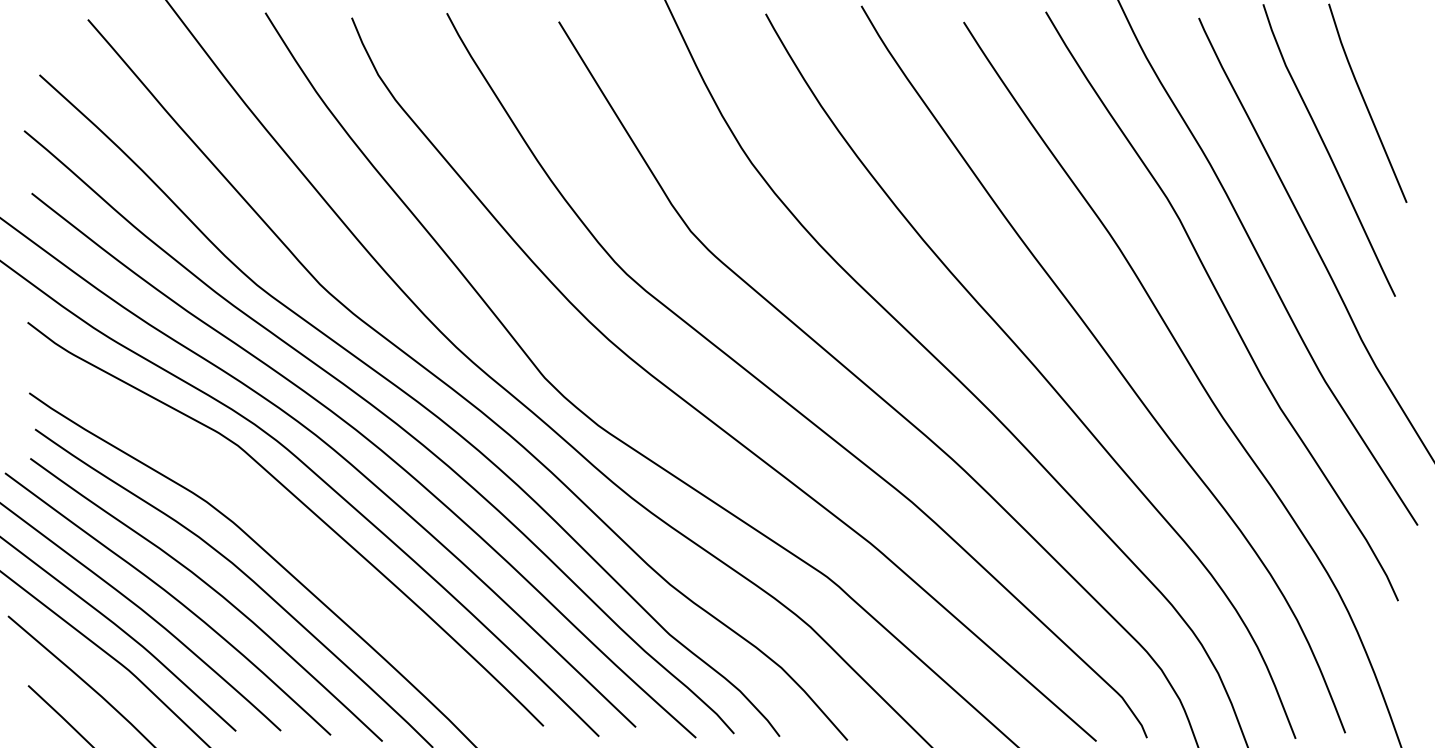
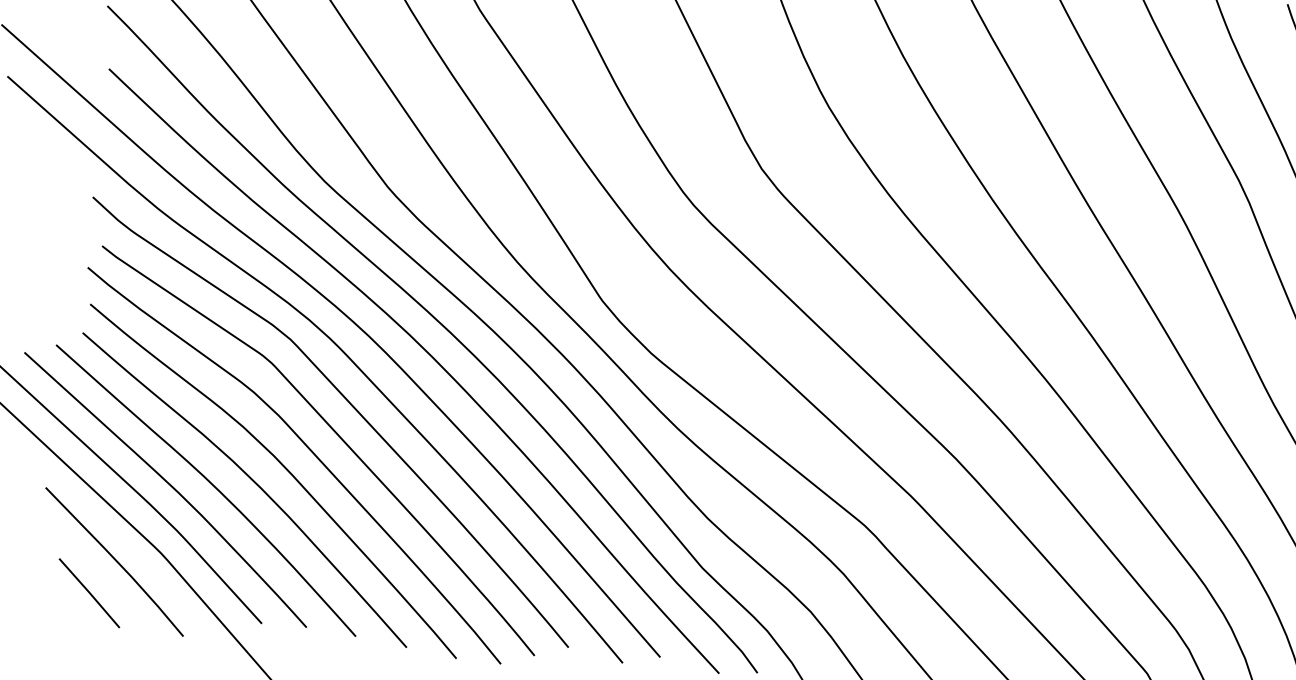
curve: (291, 535) -> (335, 434), added

